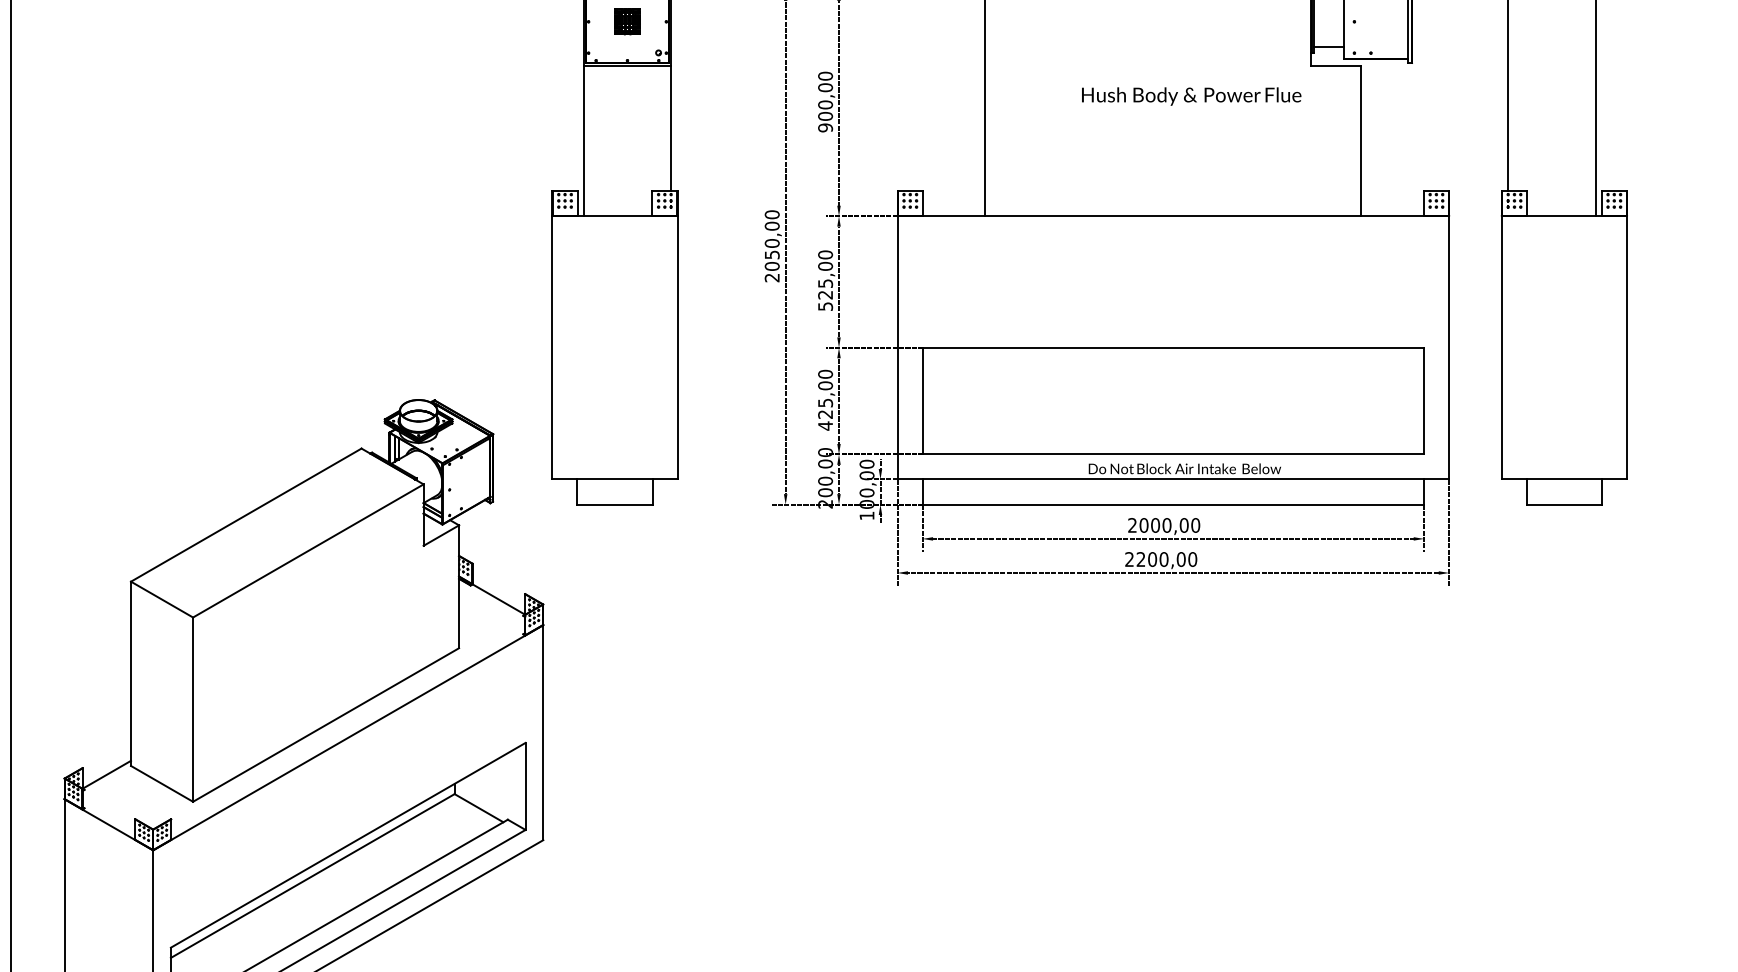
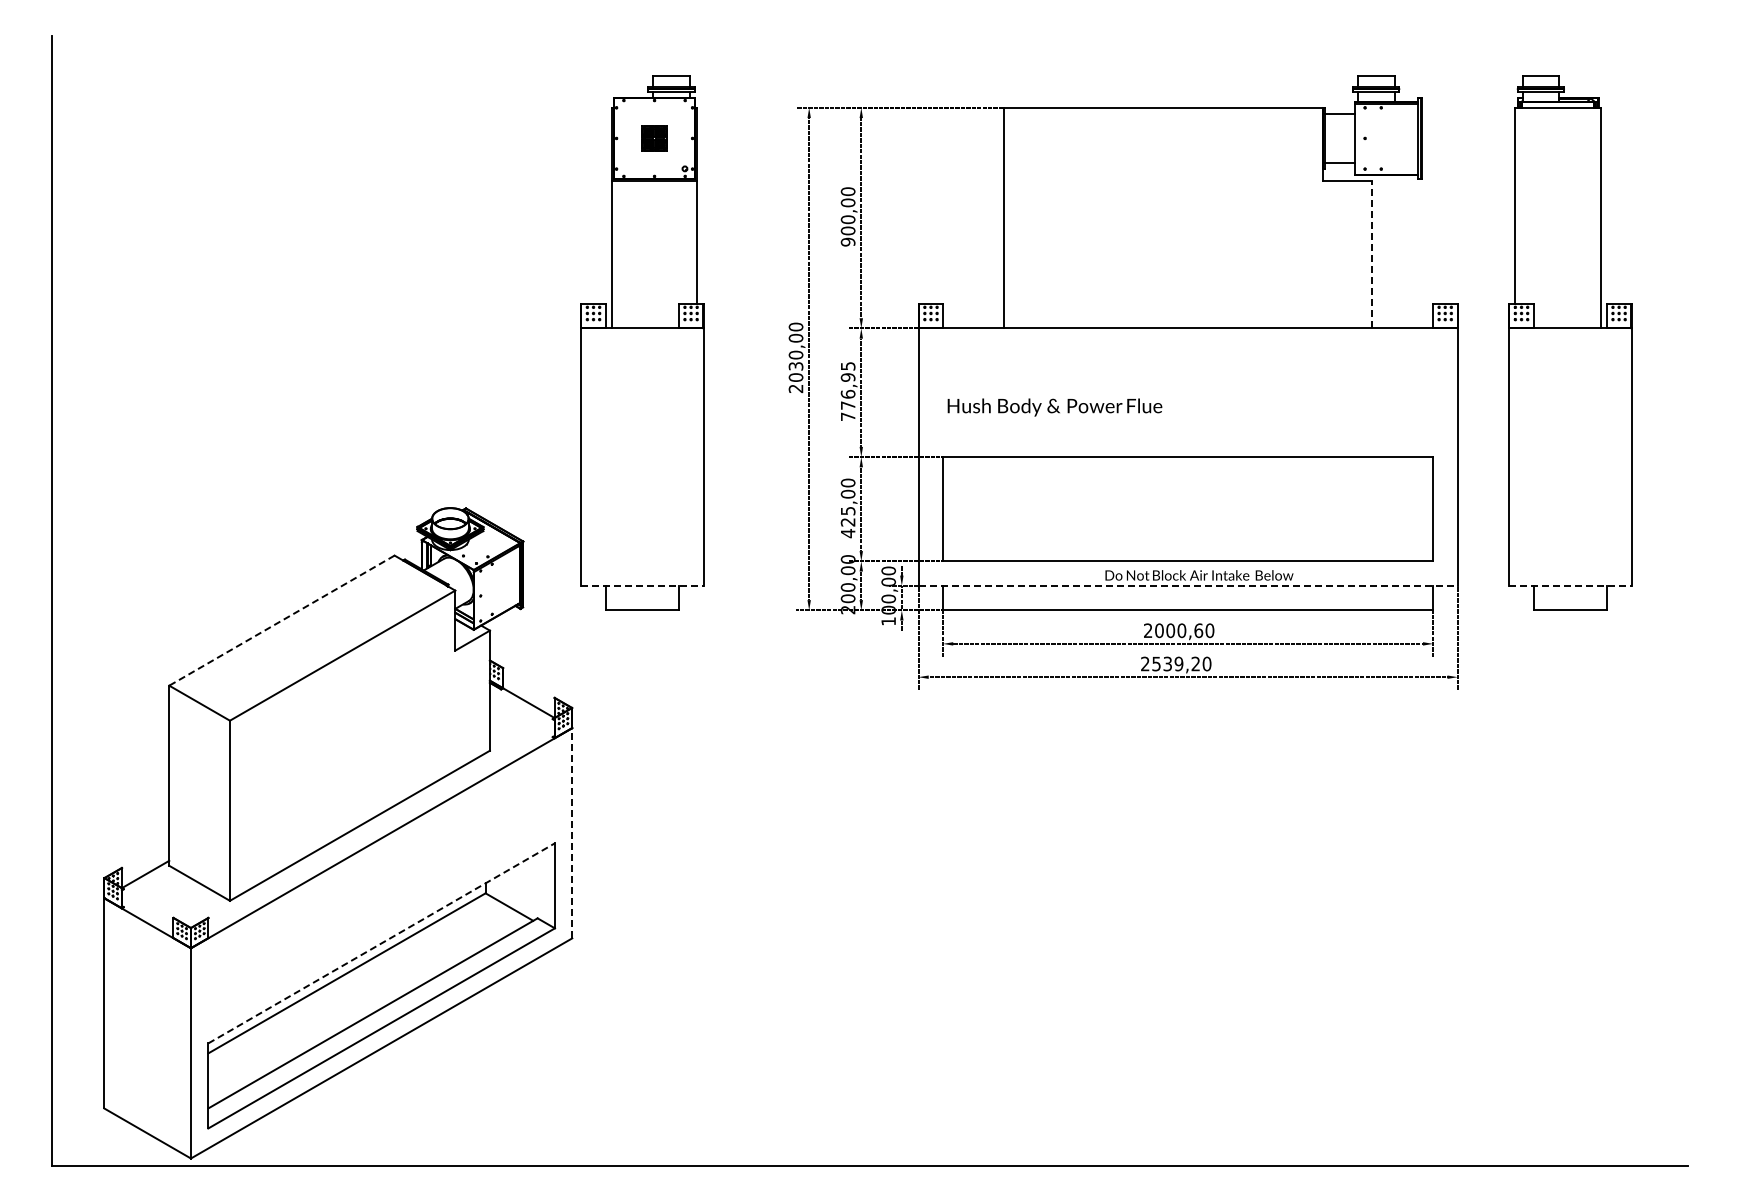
text: (1191, 96) -> (1054, 407), moved
line: (1360, 140) -> (1371, 254), solid -> dashed
text: (771, 255) -> (795, 366), 2050,00 -> 2030,00
text: (824, 279) -> (847, 390), 525,00 -> 776,95
line: (615, 479) -> (642, 585), solid -> dashed
line: (1173, 479) -> (1188, 585), solid -> dashed
line: (1564, 479) -> (1570, 585), solid -> dashed
line: (245, 514) -> (281, 620), solid -> dashed
text: (1183, 525) -> (1198, 630), 2000,00 -> 2000,60
text: (1161, 558) -> (1176, 663), 2200,00 -> 2539,20
line: (543, 731) -> (572, 832), solid -> dashed
line: (349, 845) -> (382, 943), solid -> dashed

